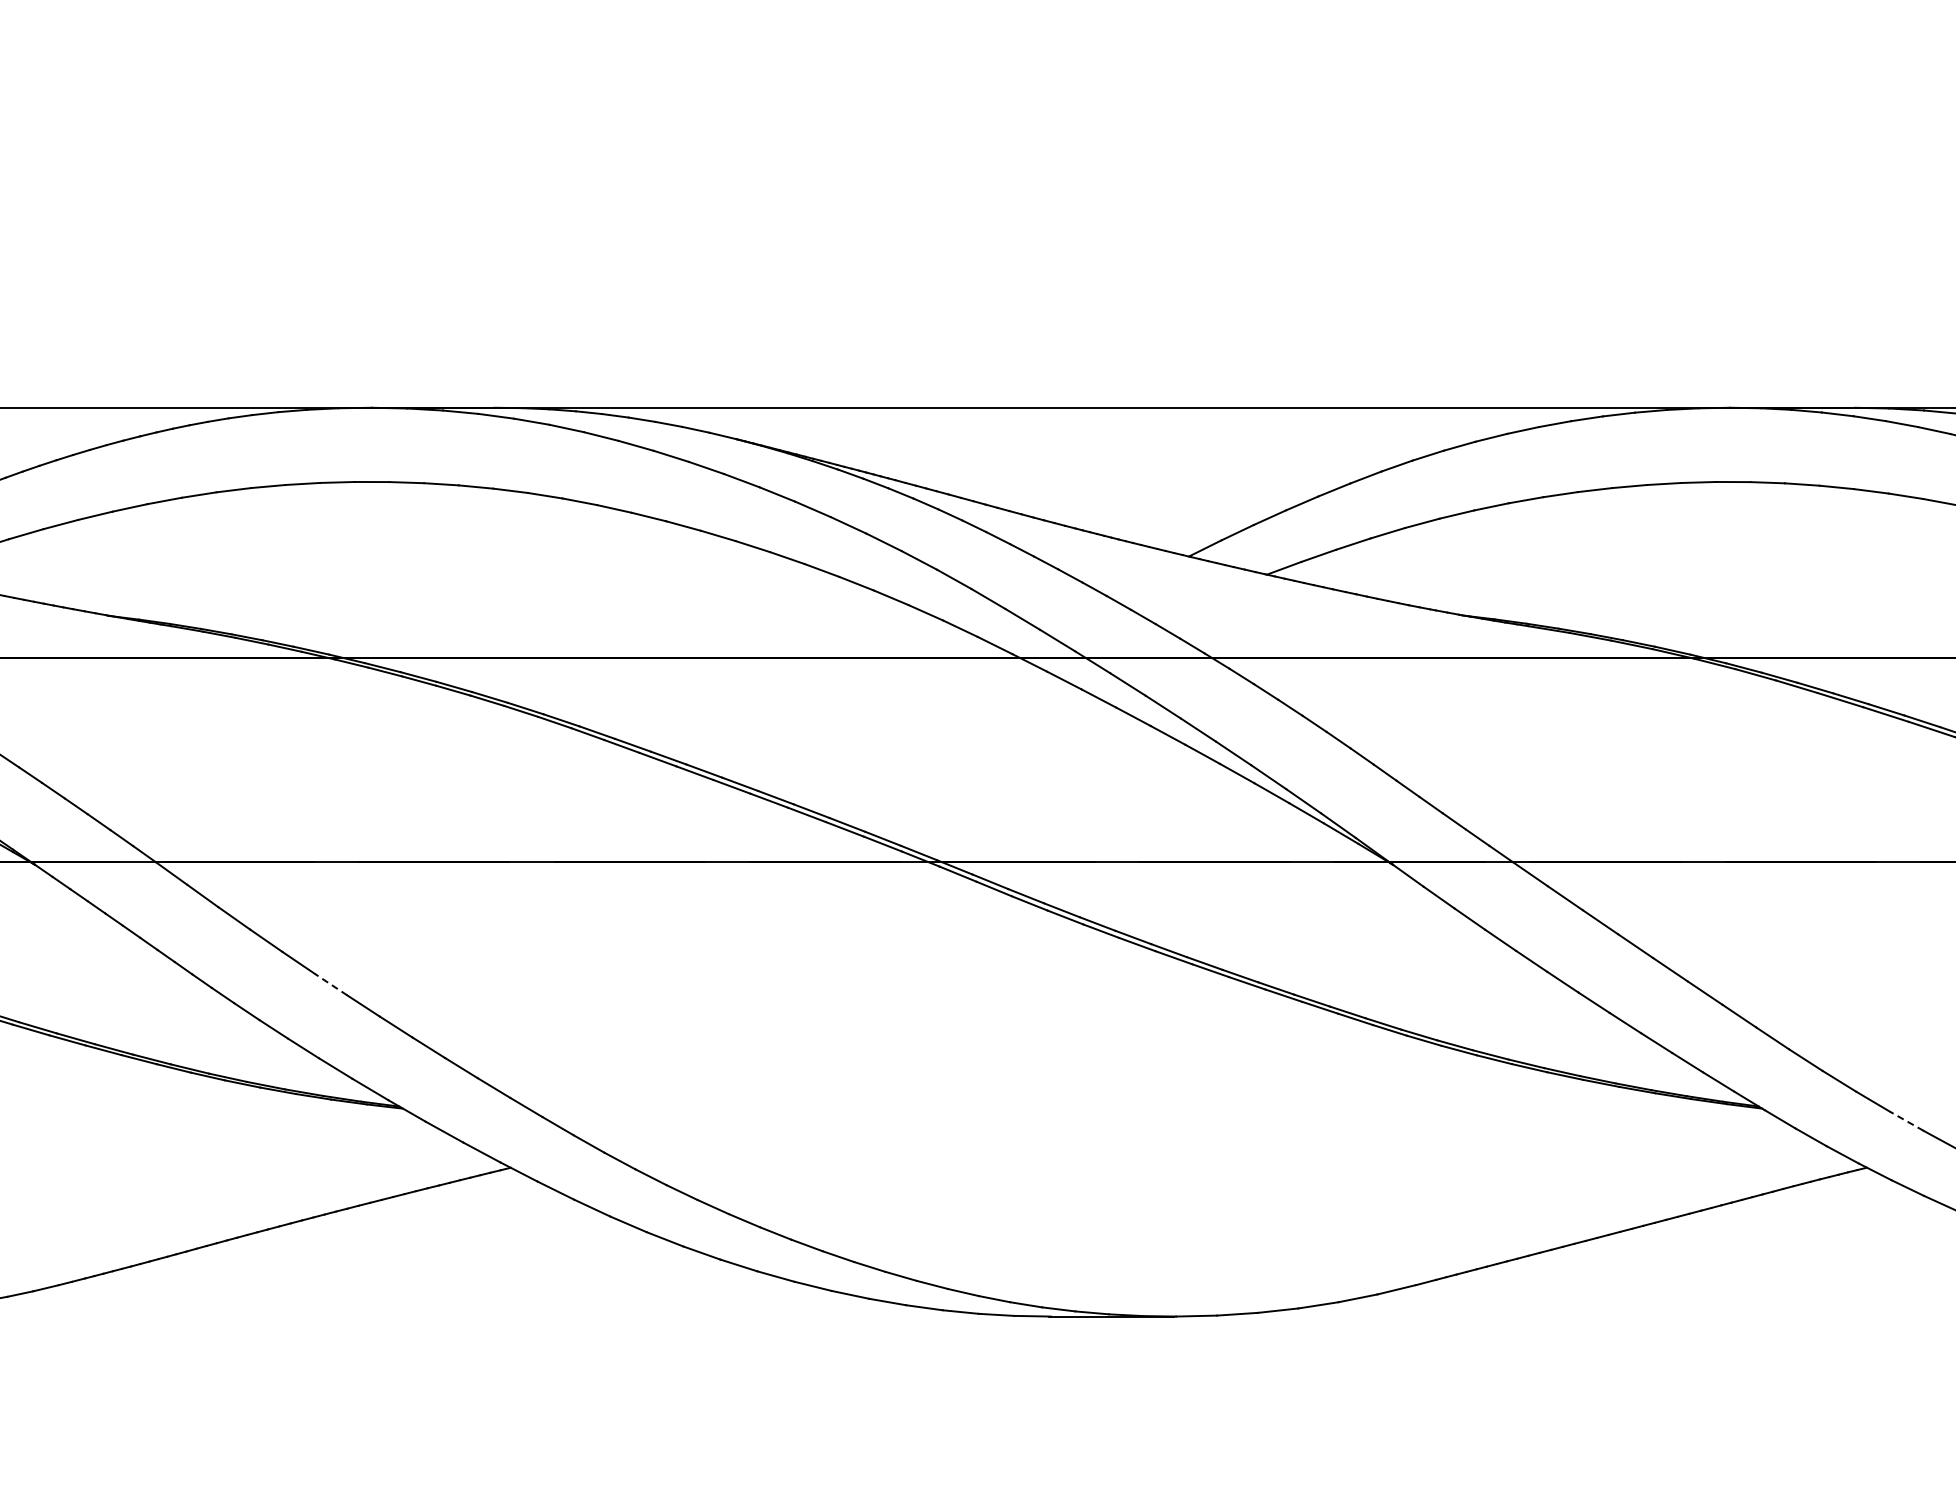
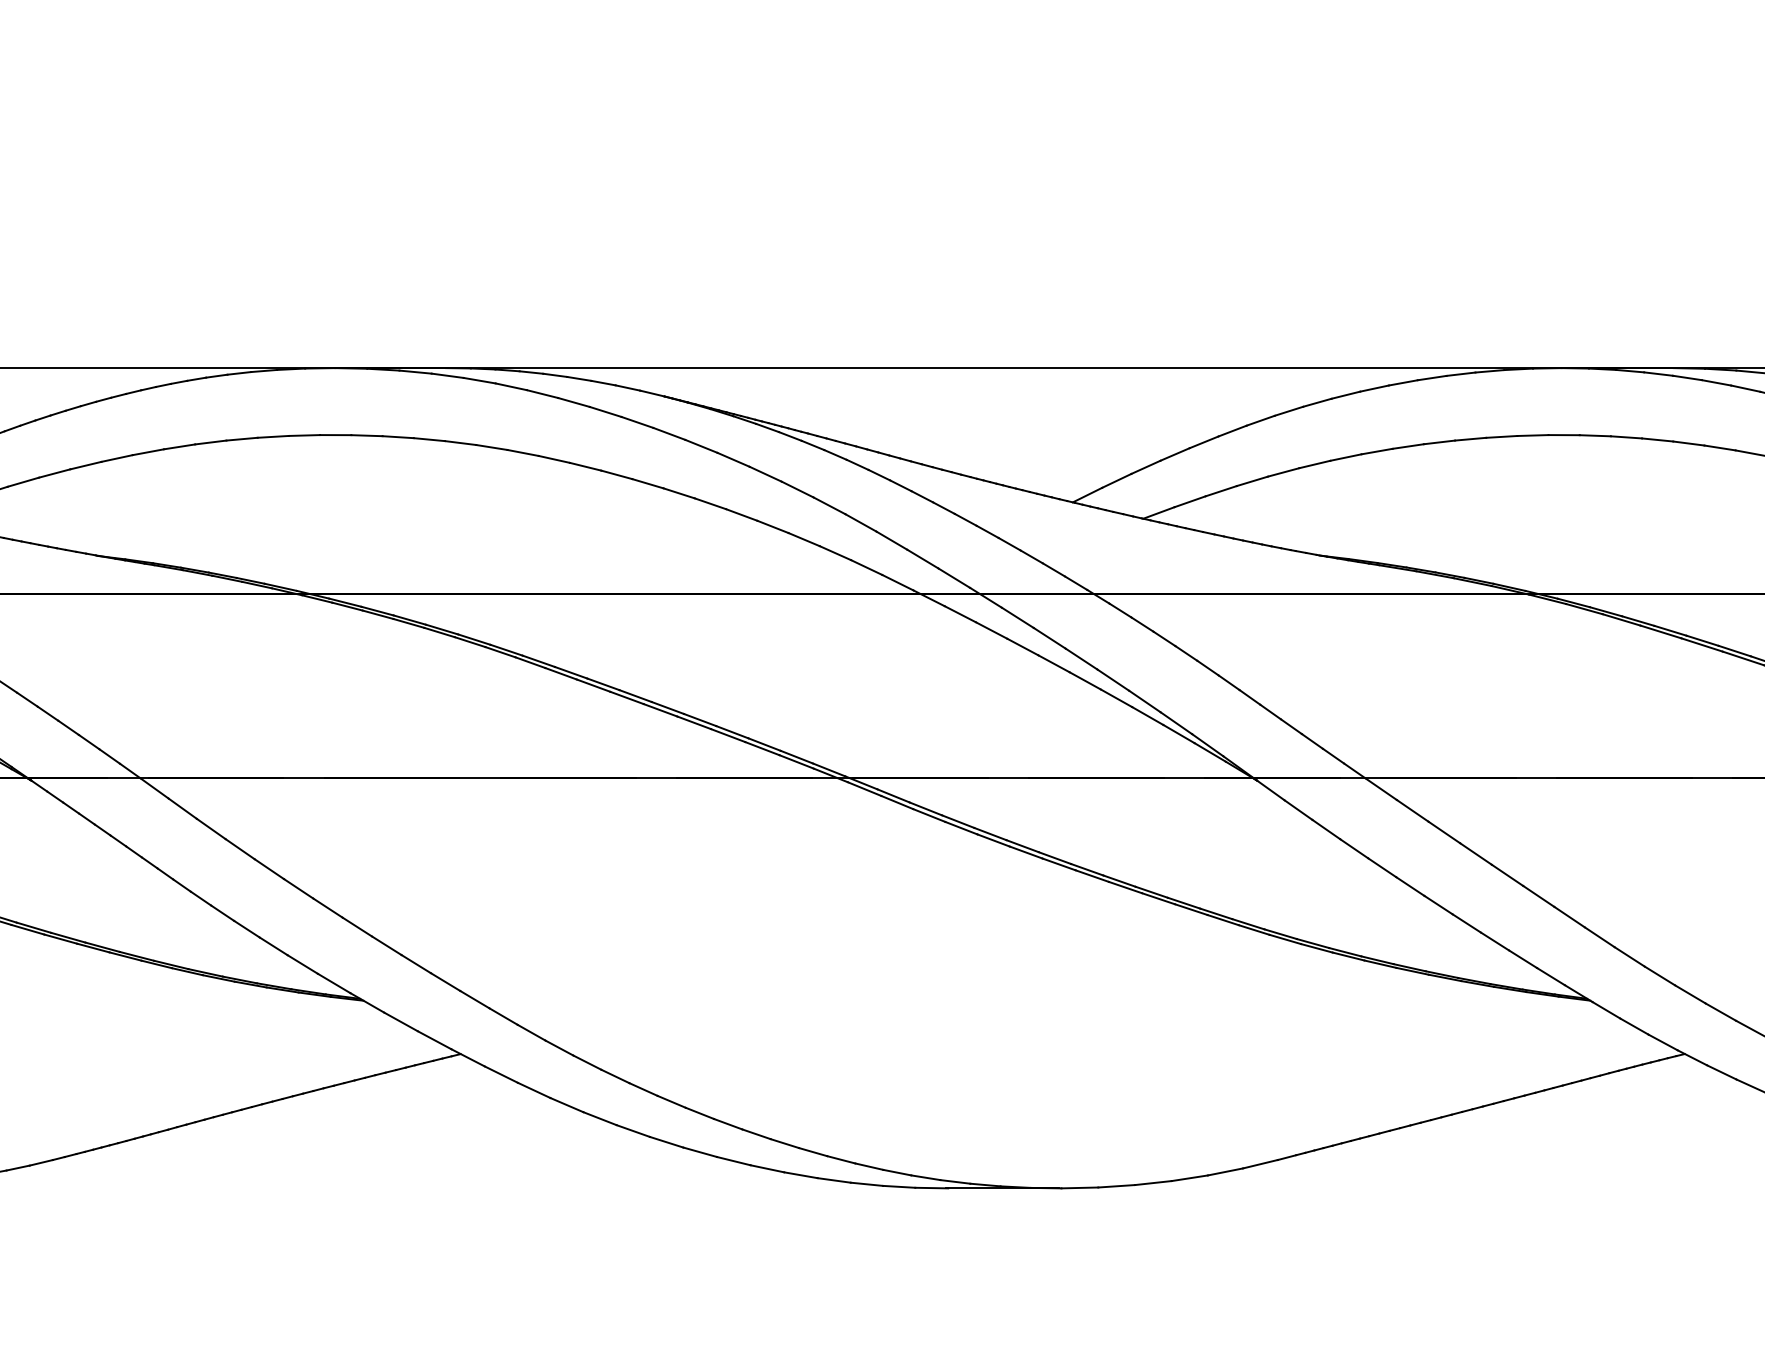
line: (330, 984) -> (298, 888), dashed -> solid
line: (1906, 1121) -> (1720, 1012), dashed -> solid

